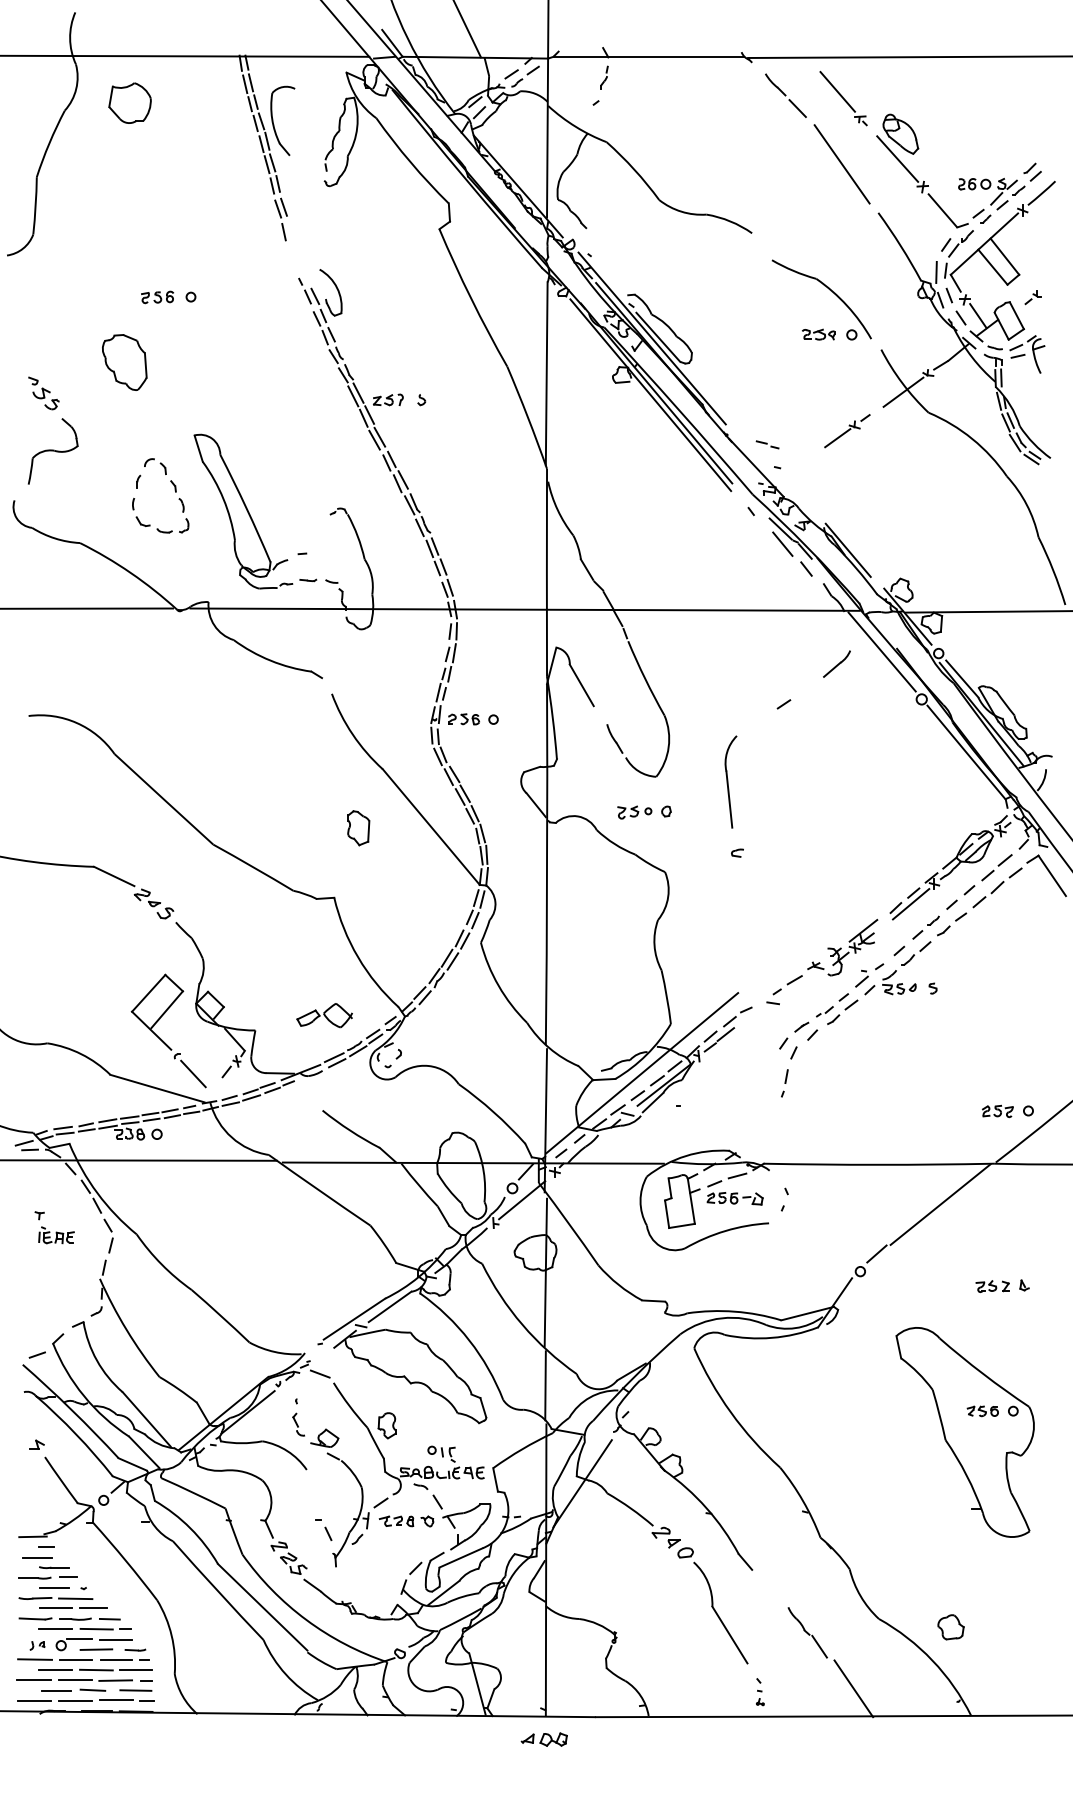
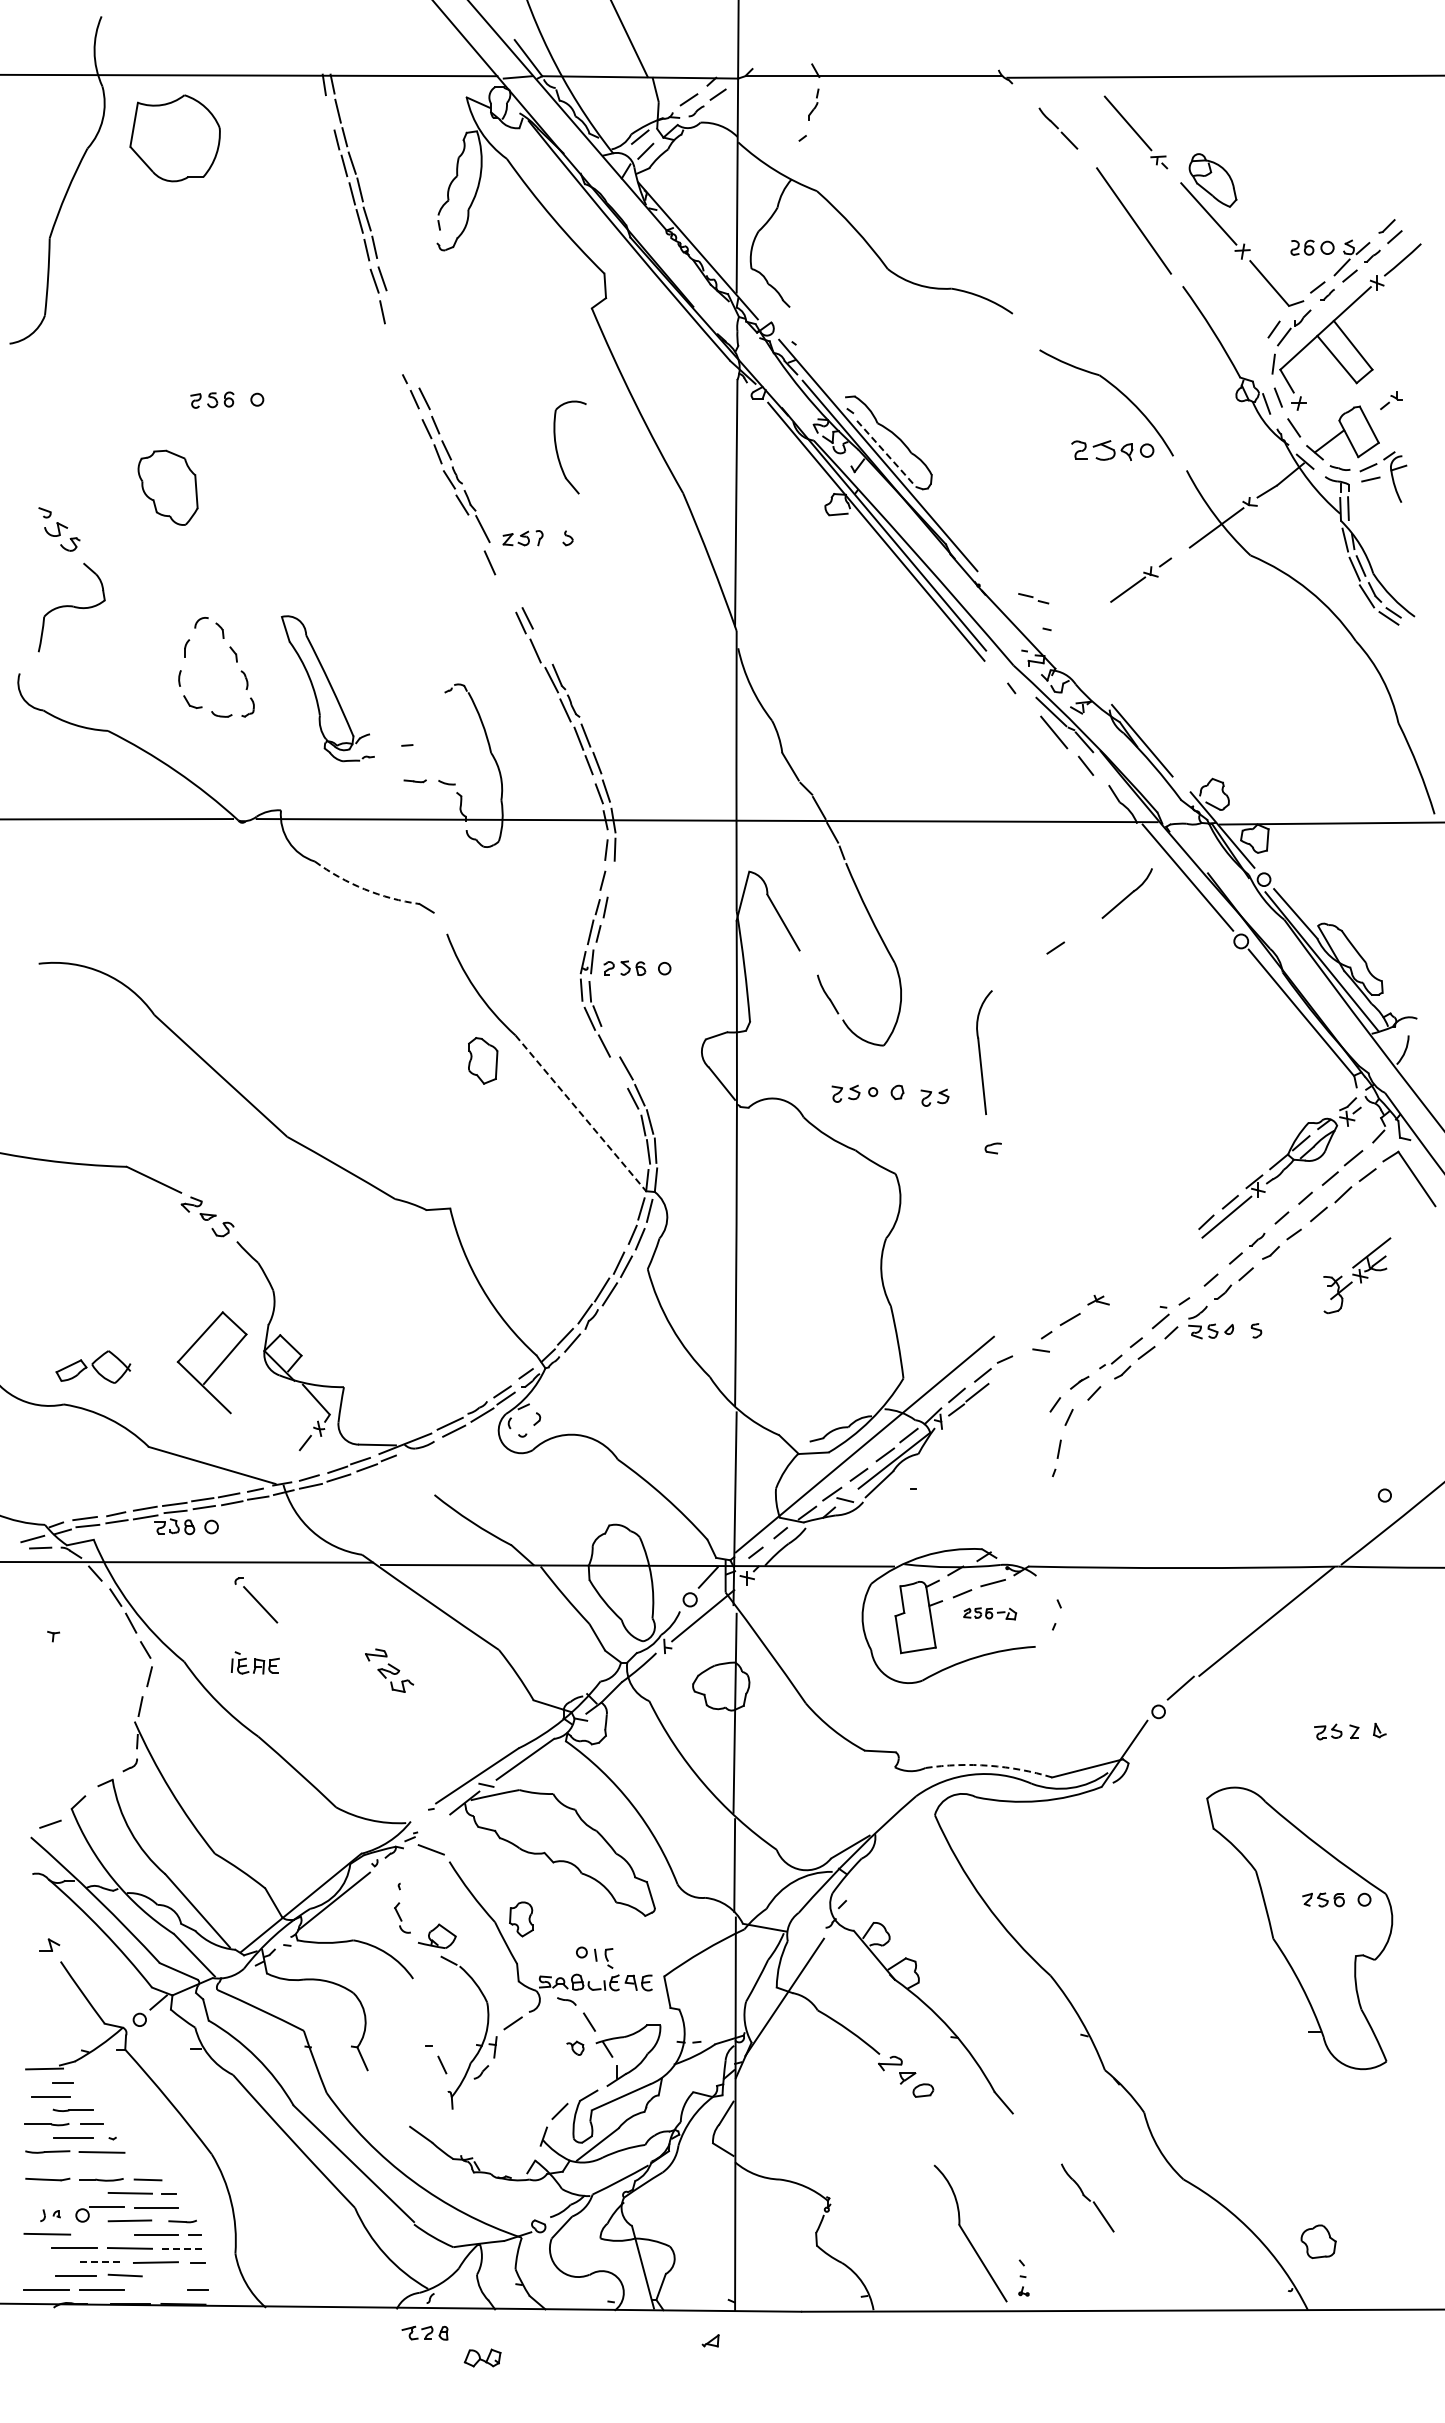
line: (244, 84) -> (329, 113), removed
part: (786, 95) -> (1058, 128), size x0.7
part: (130, 103) -> (175, 138), size x1.6
part: (273, 121) -> (557, 448), moved
line: (936, 272) -> (1260, 366), removed
part: (336, 288) -> (453, 388), removed
line: (978, 316) -> (1317, 425), removed
part: (818, 334) -> (1102, 449), size x1.4
line: (658, 337) -> (886, 454), solid -> dashed
line: (353, 396) -> (475, 533), removed
line: (369, 415) -> (497, 558), removed
line: (379, 437) -> (511, 588), removed
line: (374, 440) -> (504, 592), removed
line: (402, 479) -> (542, 645), removed
part: (243, 511) -> (327, 688), size x0.7
line: (454, 653) -> (611, 879), removed
arc: (270, 660) -> (364, 889), solid -> dashed
part: (836, 663) -> (1126, 893), size x1.4
line: (454, 774) -> (612, 1042), removed
line: (460, 796) -> (619, 1072), removed
part: (693, 815) -> (934, 1097), added
part: (358, 827) -> (483, 1060), moved
line: (431, 827) -> (580, 1113), solid -> dashed
part: (852, 947) -> (1357, 1275), moved
part: (324, 1015) -> (93, 1366), moved
part: (190, 1070) -> (256, 1600), moved
part: (997, 1110) -> (1343, 1495), removed
part: (735, 1198) -> (990, 1613), size x0.7
part: (56, 1234) -> (255, 1662), moved
arc: (734, 1311) -> (989, 1765), solid -> dashed
part: (396, 1520) -> (424, 2332), moved
part: (289, 1558) -> (389, 1670), moved
line: (55, 1608) -> (74, 2165), removed
line: (93, 1608) -> (125, 2165), removed
part: (720, 1612) -> (970, 2233), moved
part: (950, 1627) -> (1318, 2241), moved
line: (55, 1628) -> (74, 2192), removed
line: (76, 1659) -> (102, 2234), removed
line: (136, 1670) -> (183, 2248), solid -> dashed
line: (33, 1680) -> (45, 2262), removed
line: (76, 1680) -> (102, 2262), solid -> dashed
line: (853, 1688) -> (1149, 2273), removed
line: (135, 1690) -> (182, 2275), removed
line: (116, 1699) -> (156, 2288), removed
part: (553, 1739) -> (482, 2357), moved

